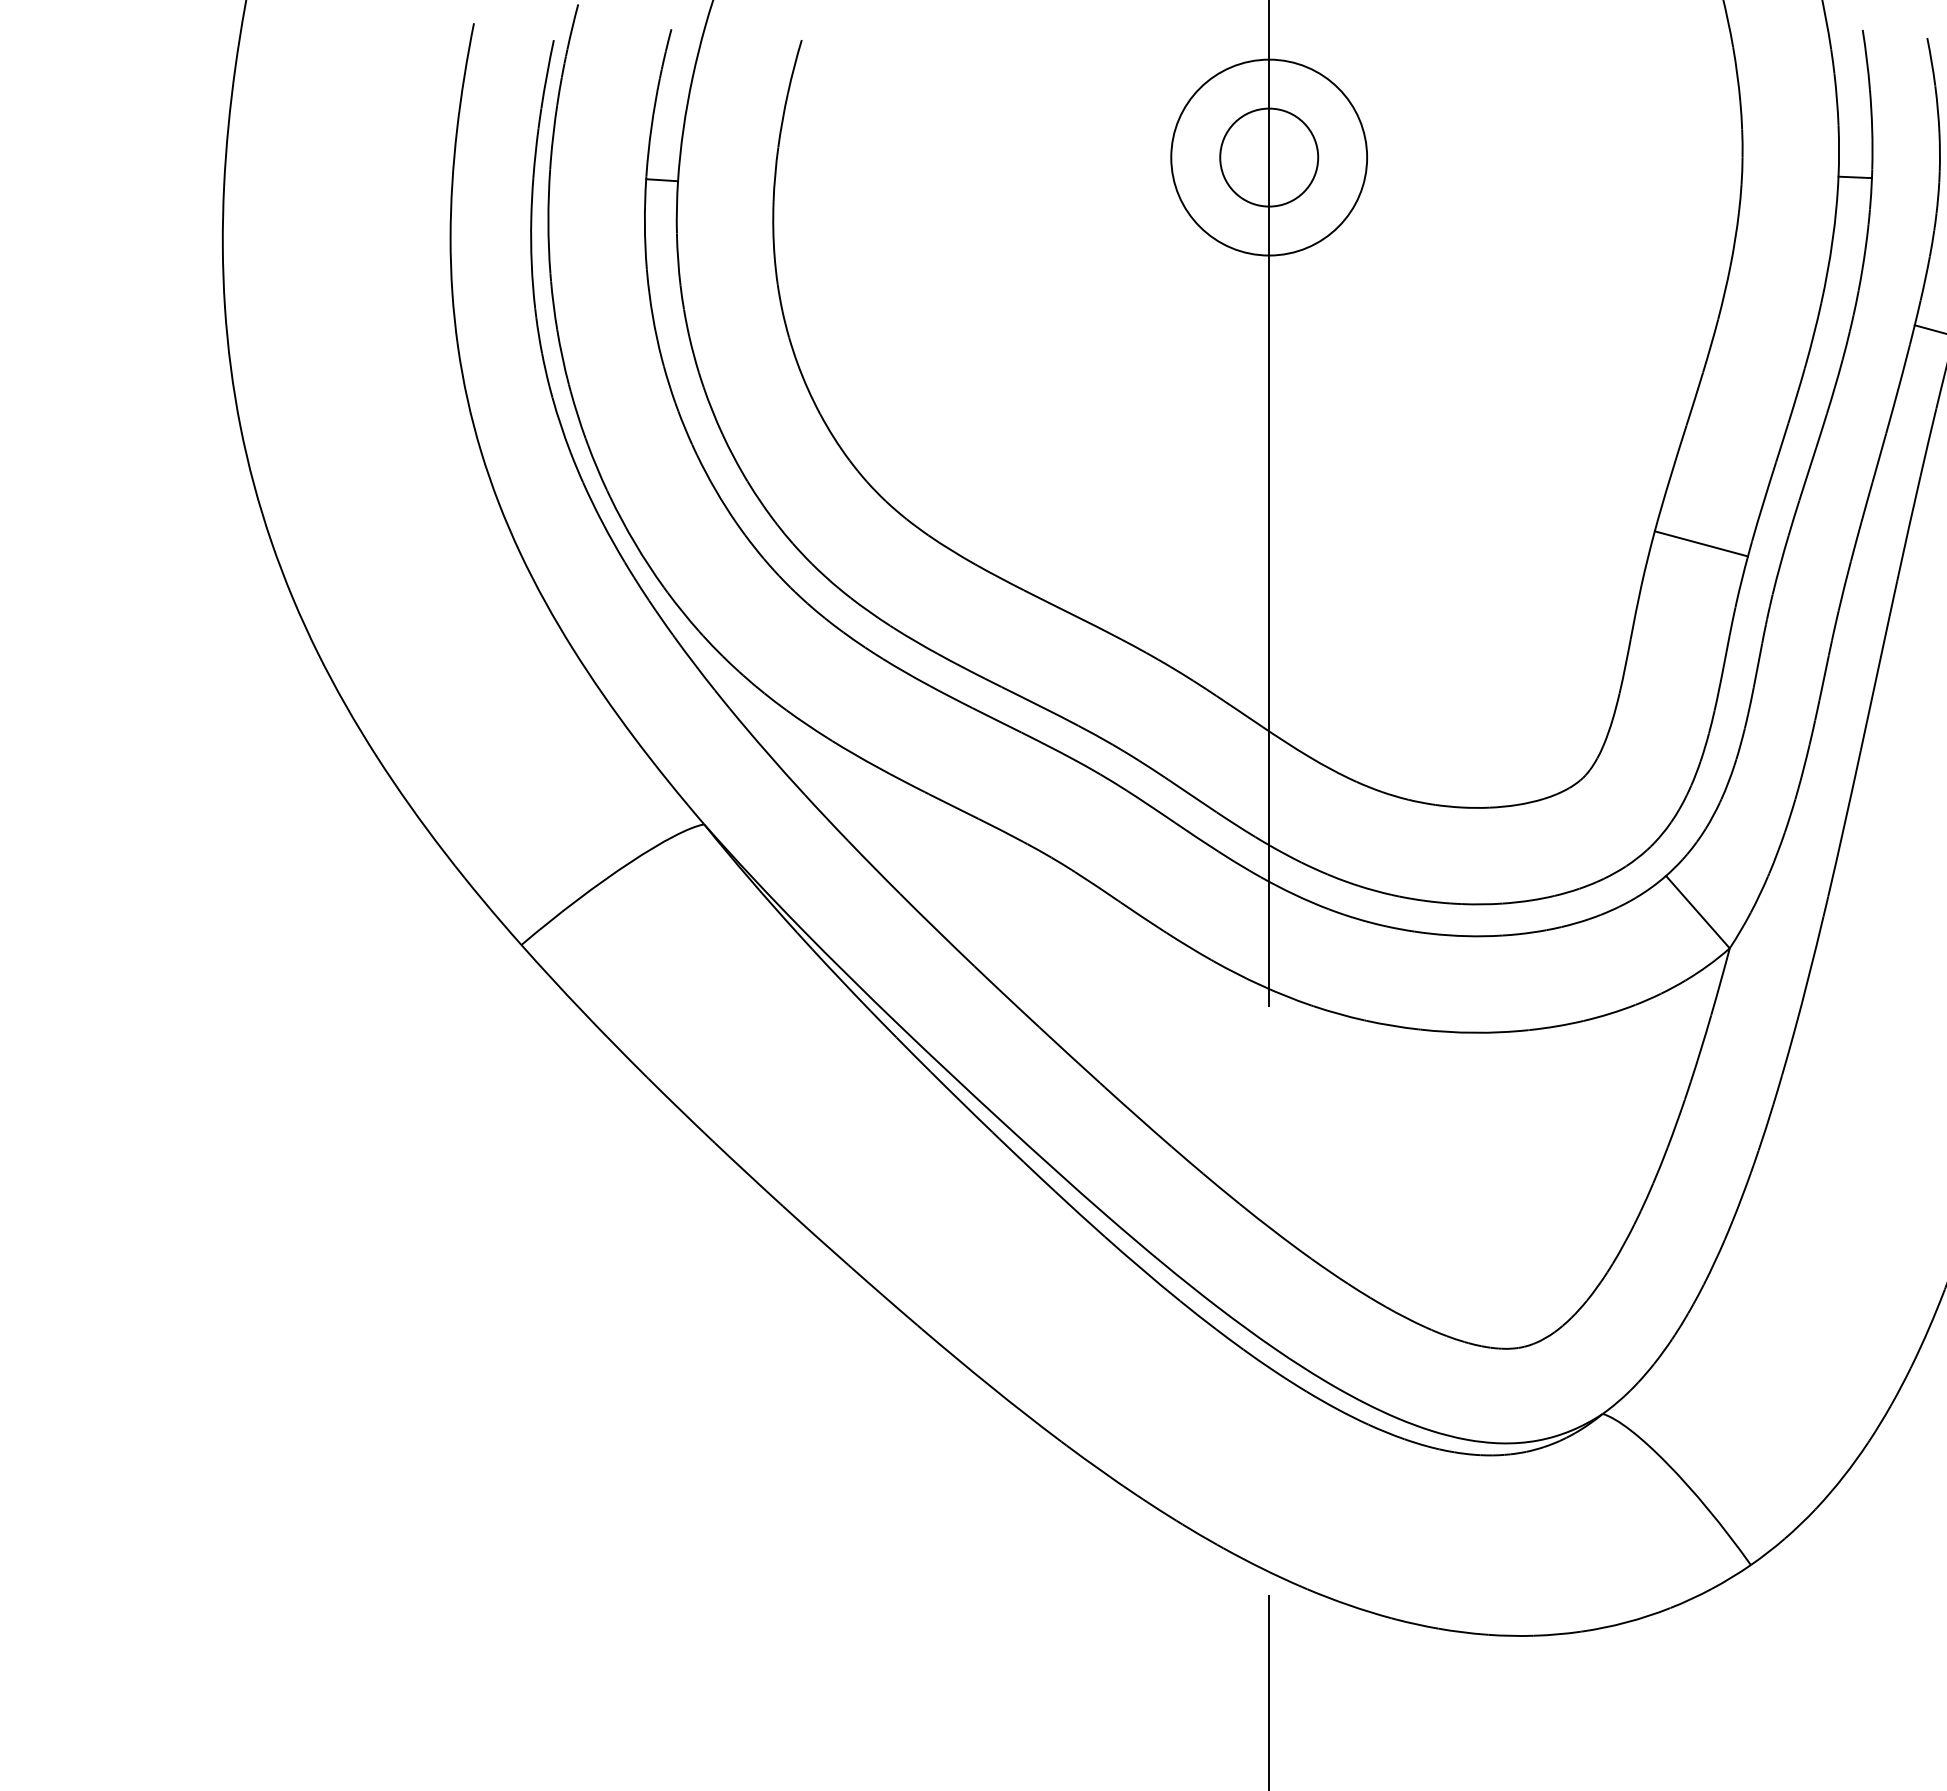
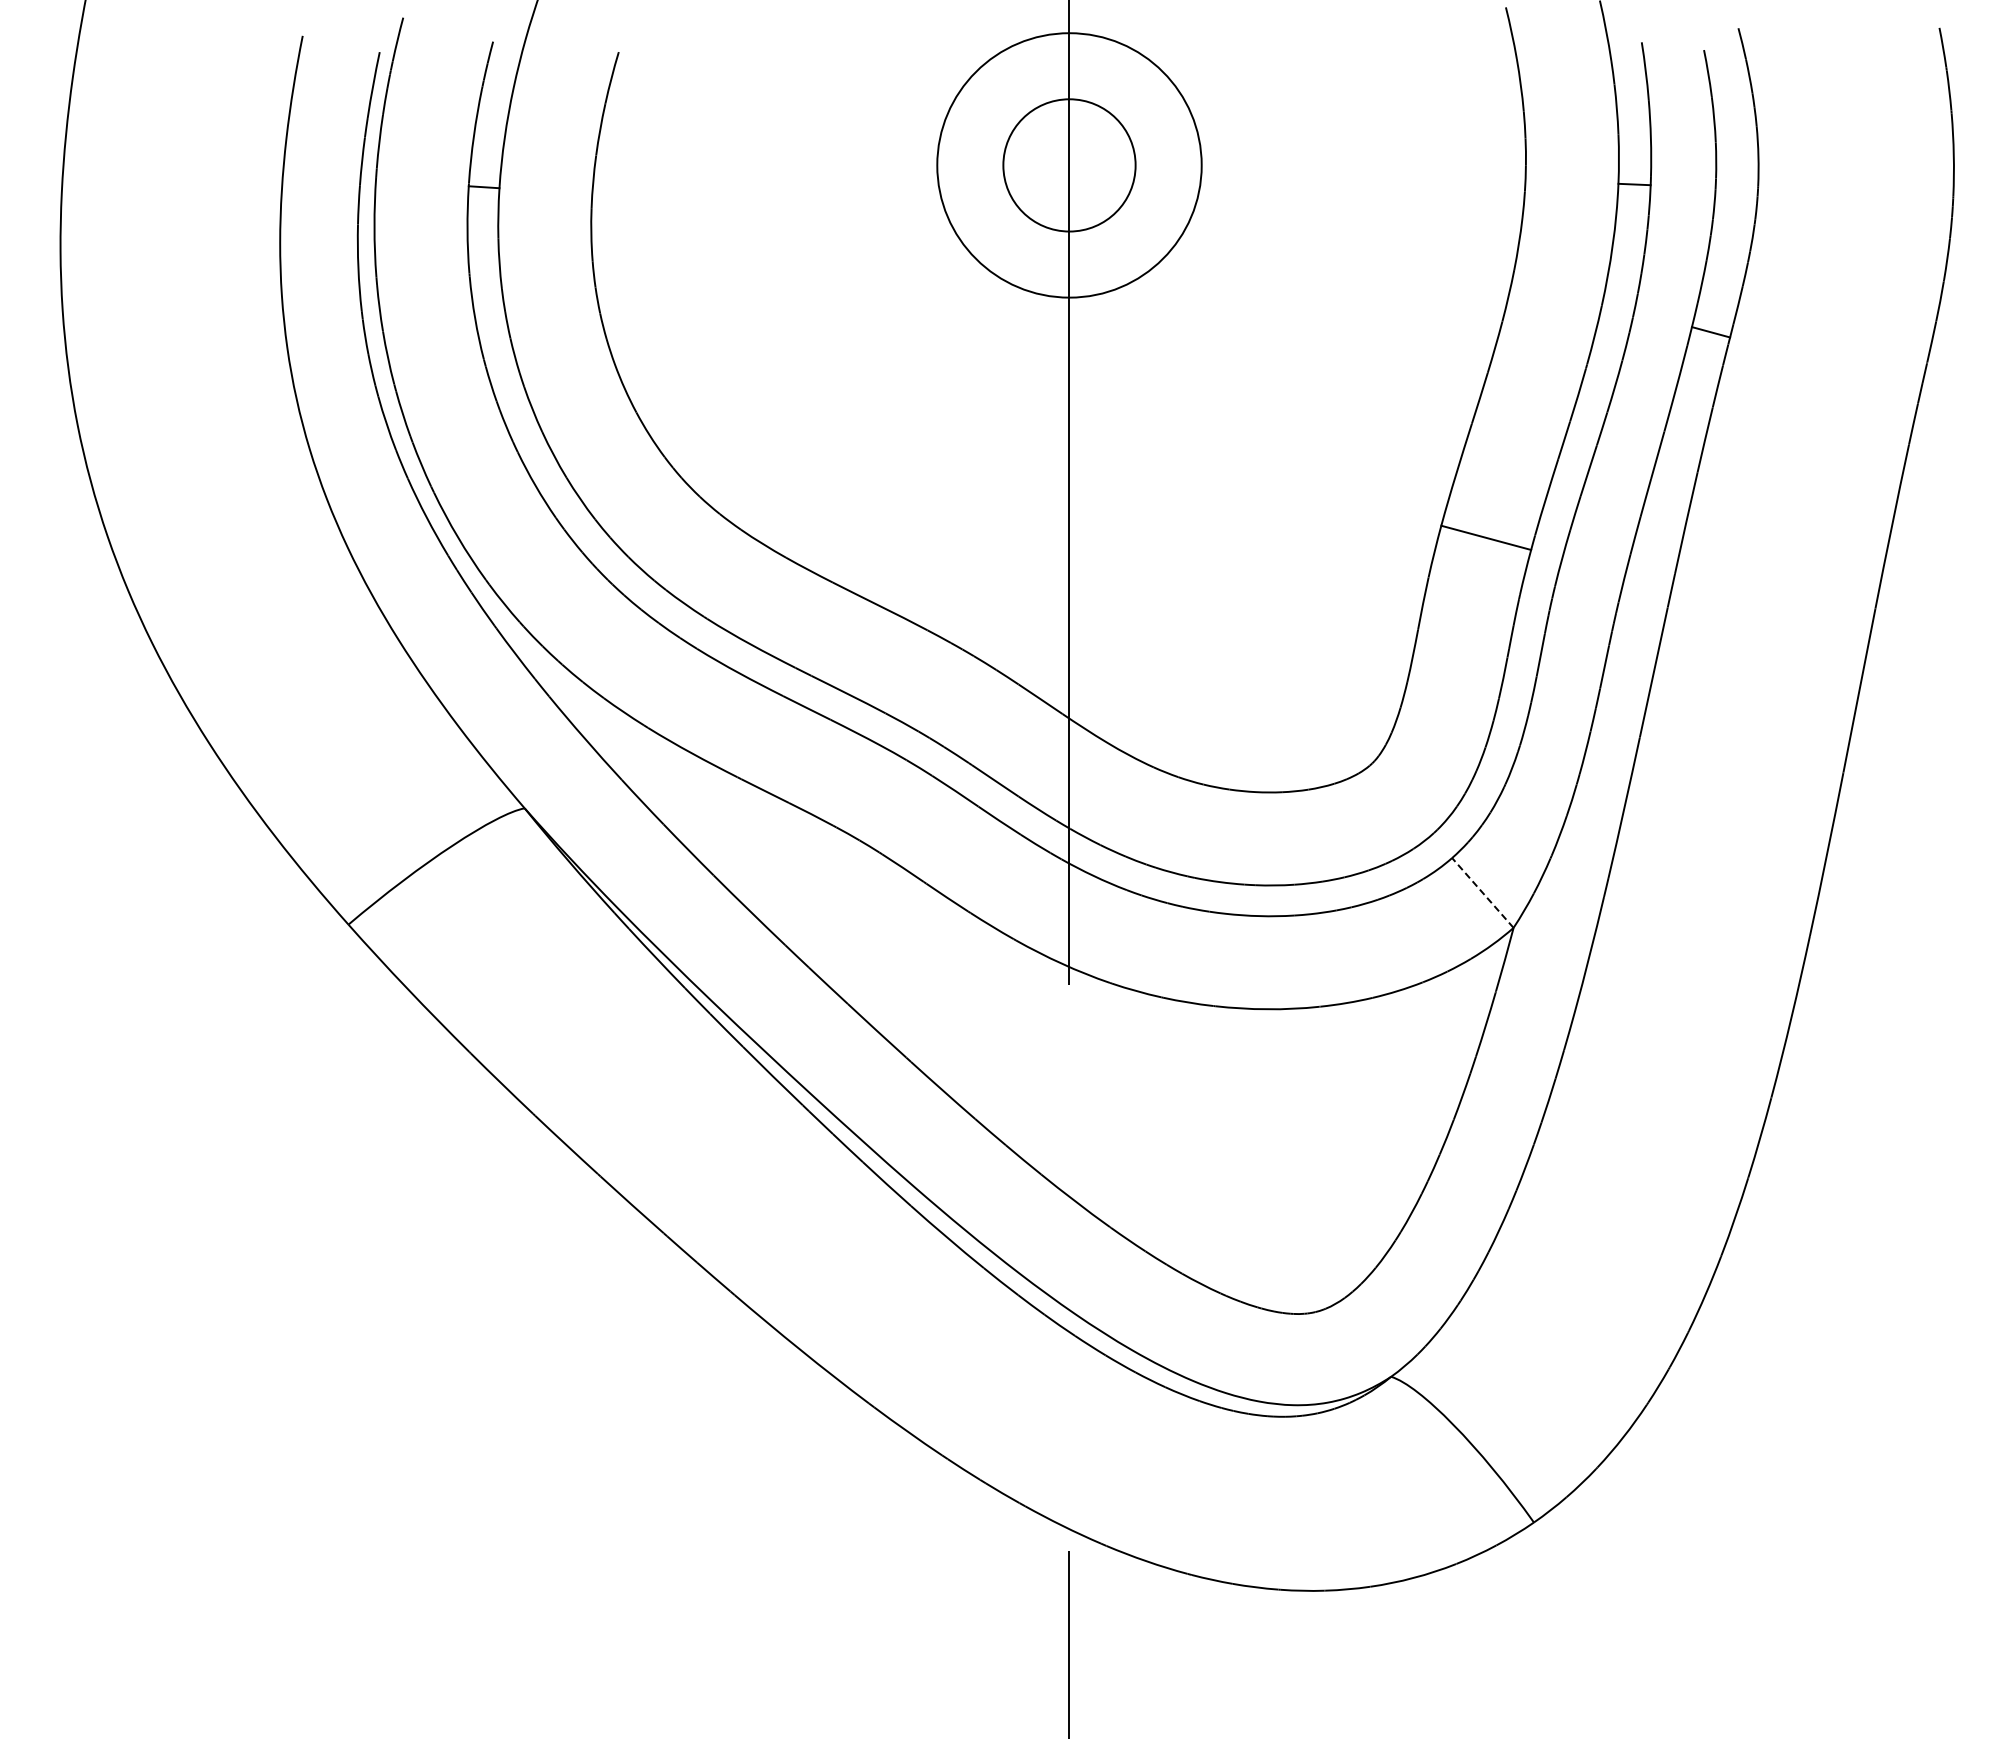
circle: (1269, 156) -> (1069, 164), size x1.4
circle: (1269, 157) -> (1069, 165), size x1.4
line: (1697, 911) -> (1482, 892), solid -> dashed

